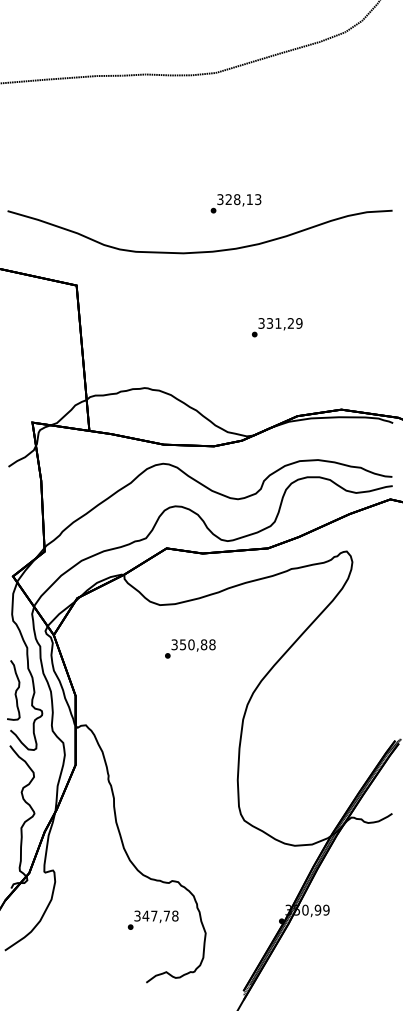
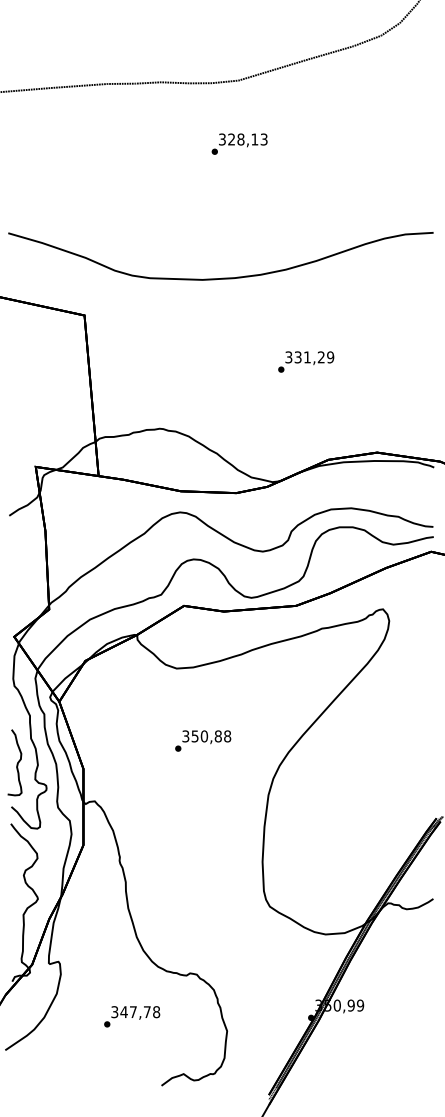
text: (235, 203) -> (239, 143), moved
text: (190, 648) -> (203, 740), moved
text: (153, 920) -> (132, 1016), moved

